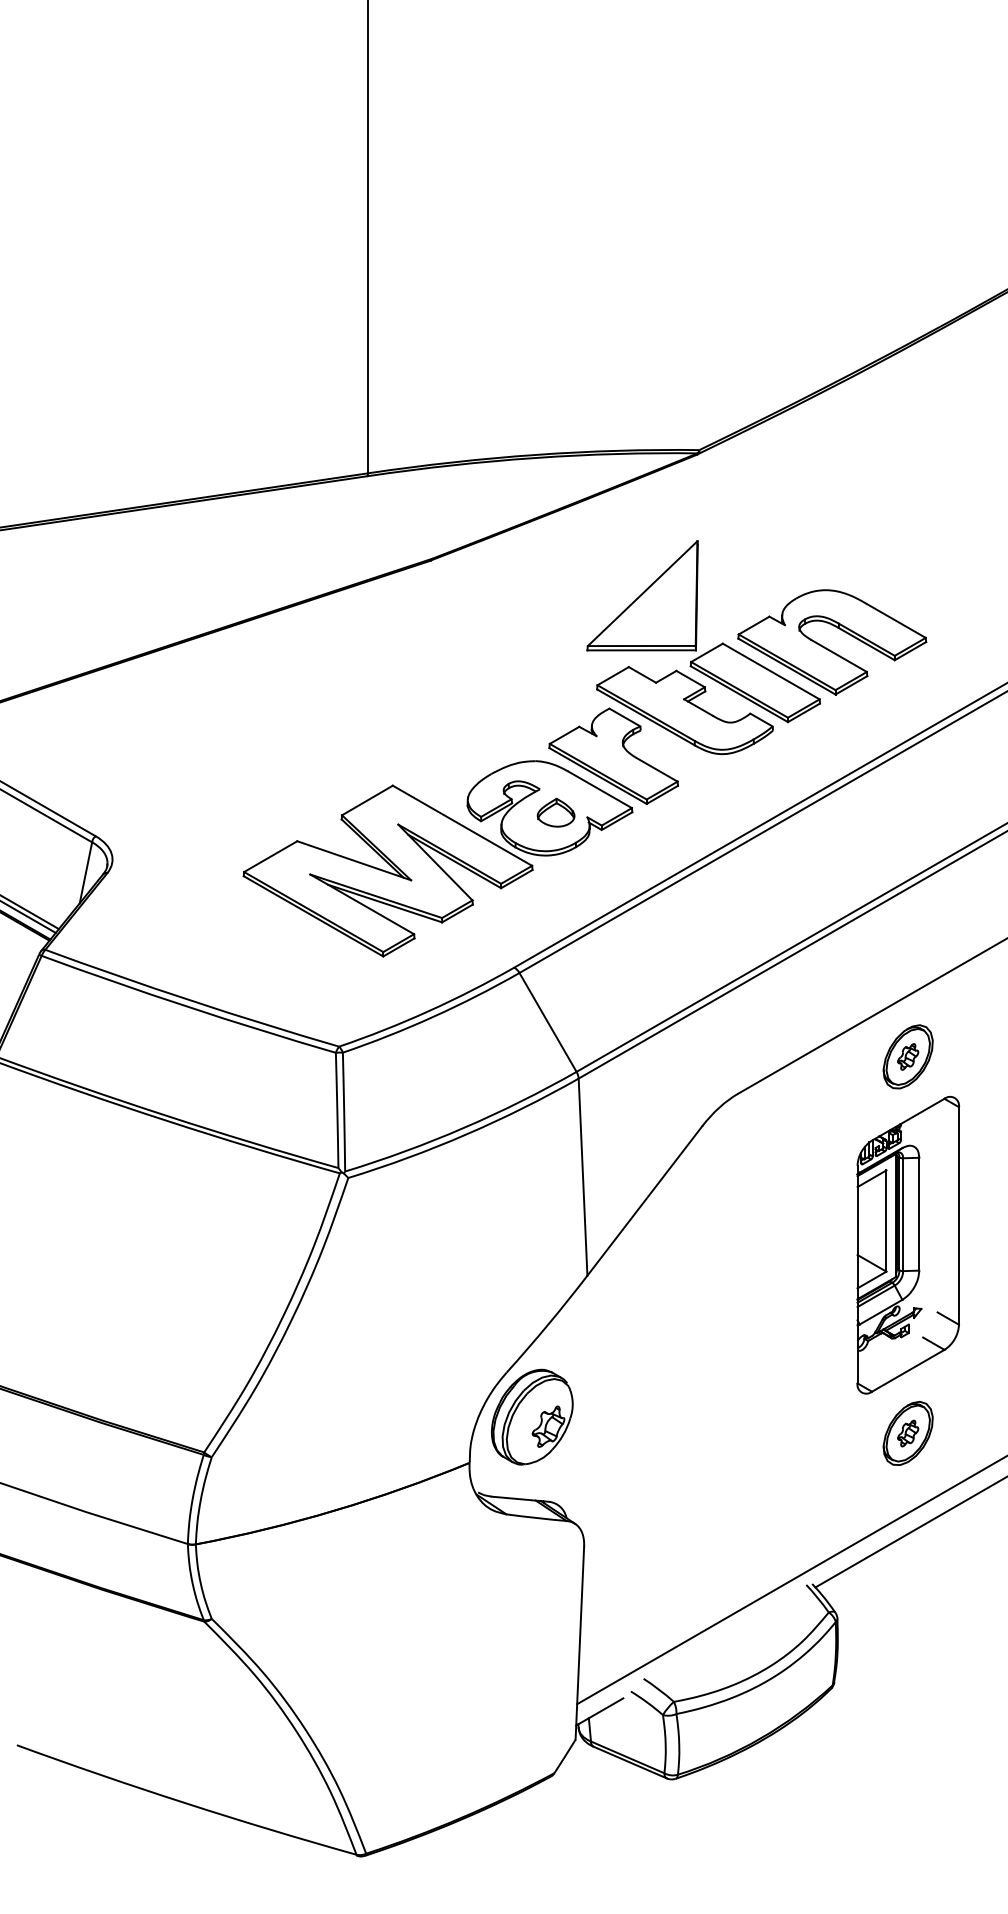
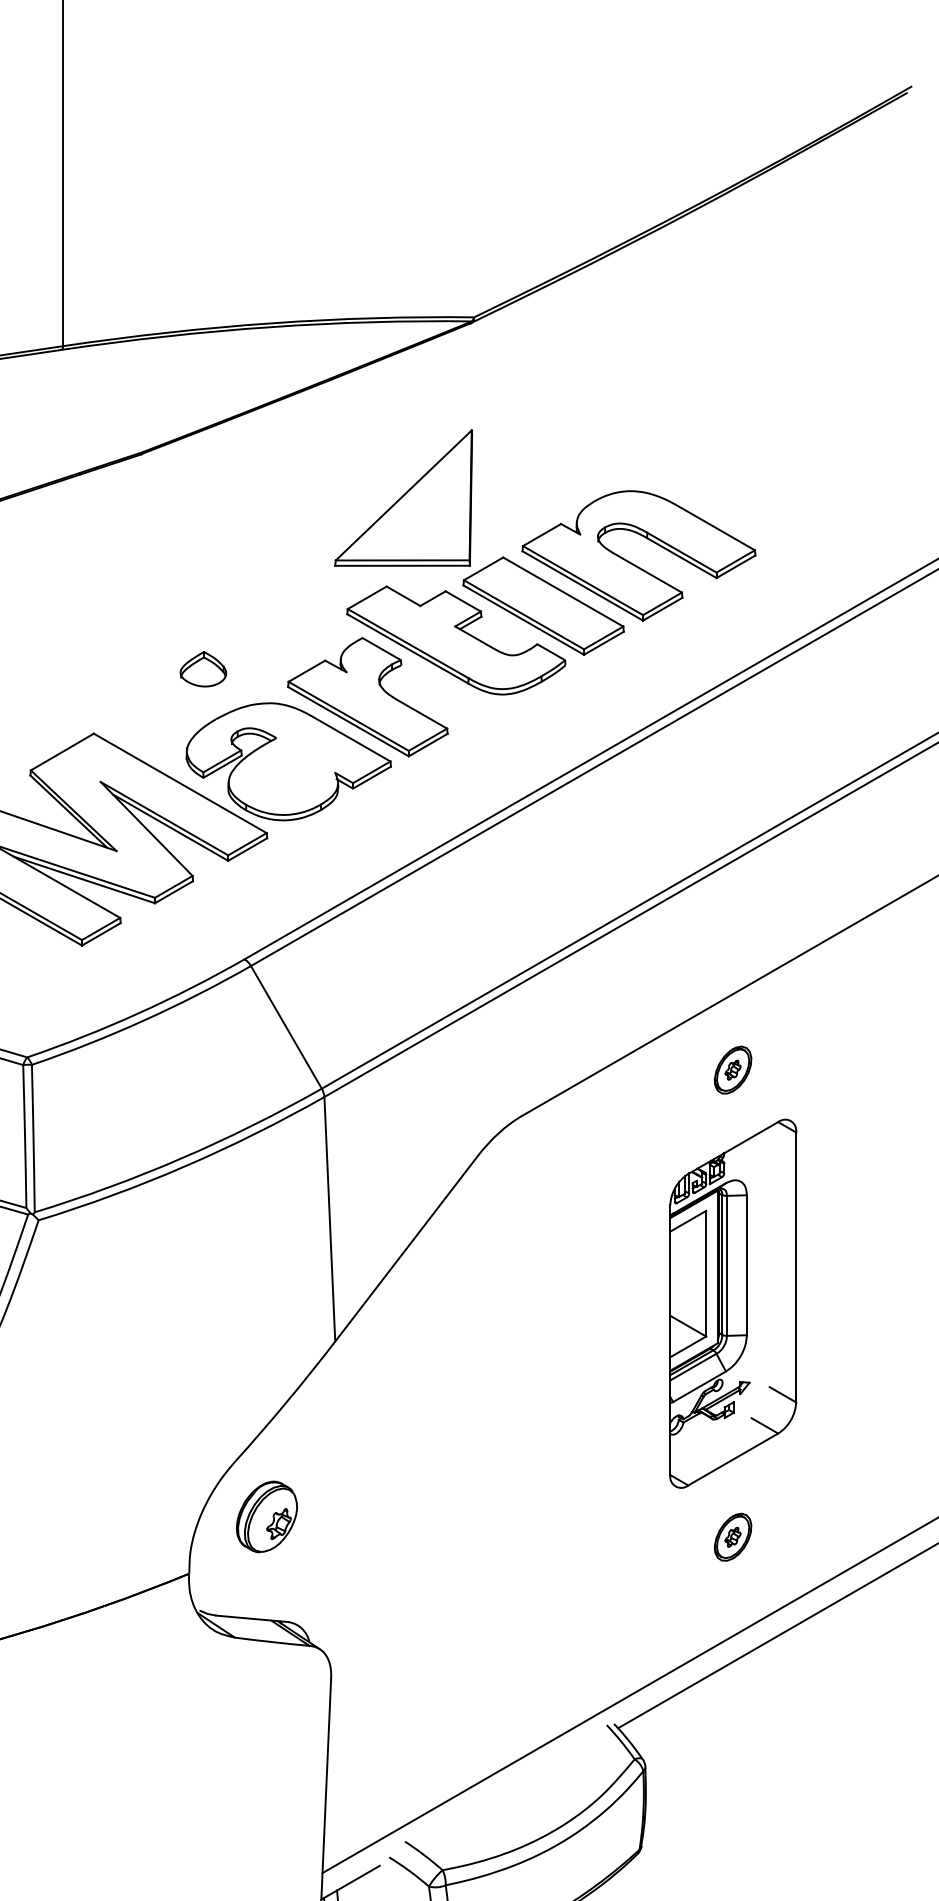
part: (555, 812) -> (202, 668), moved
part: (907, 1056) -> (732, 1069), size x0.6
part: (532, 1416) -> (267, 1516), size x0.6
part: (907, 1433) -> (732, 1537), size x0.6

